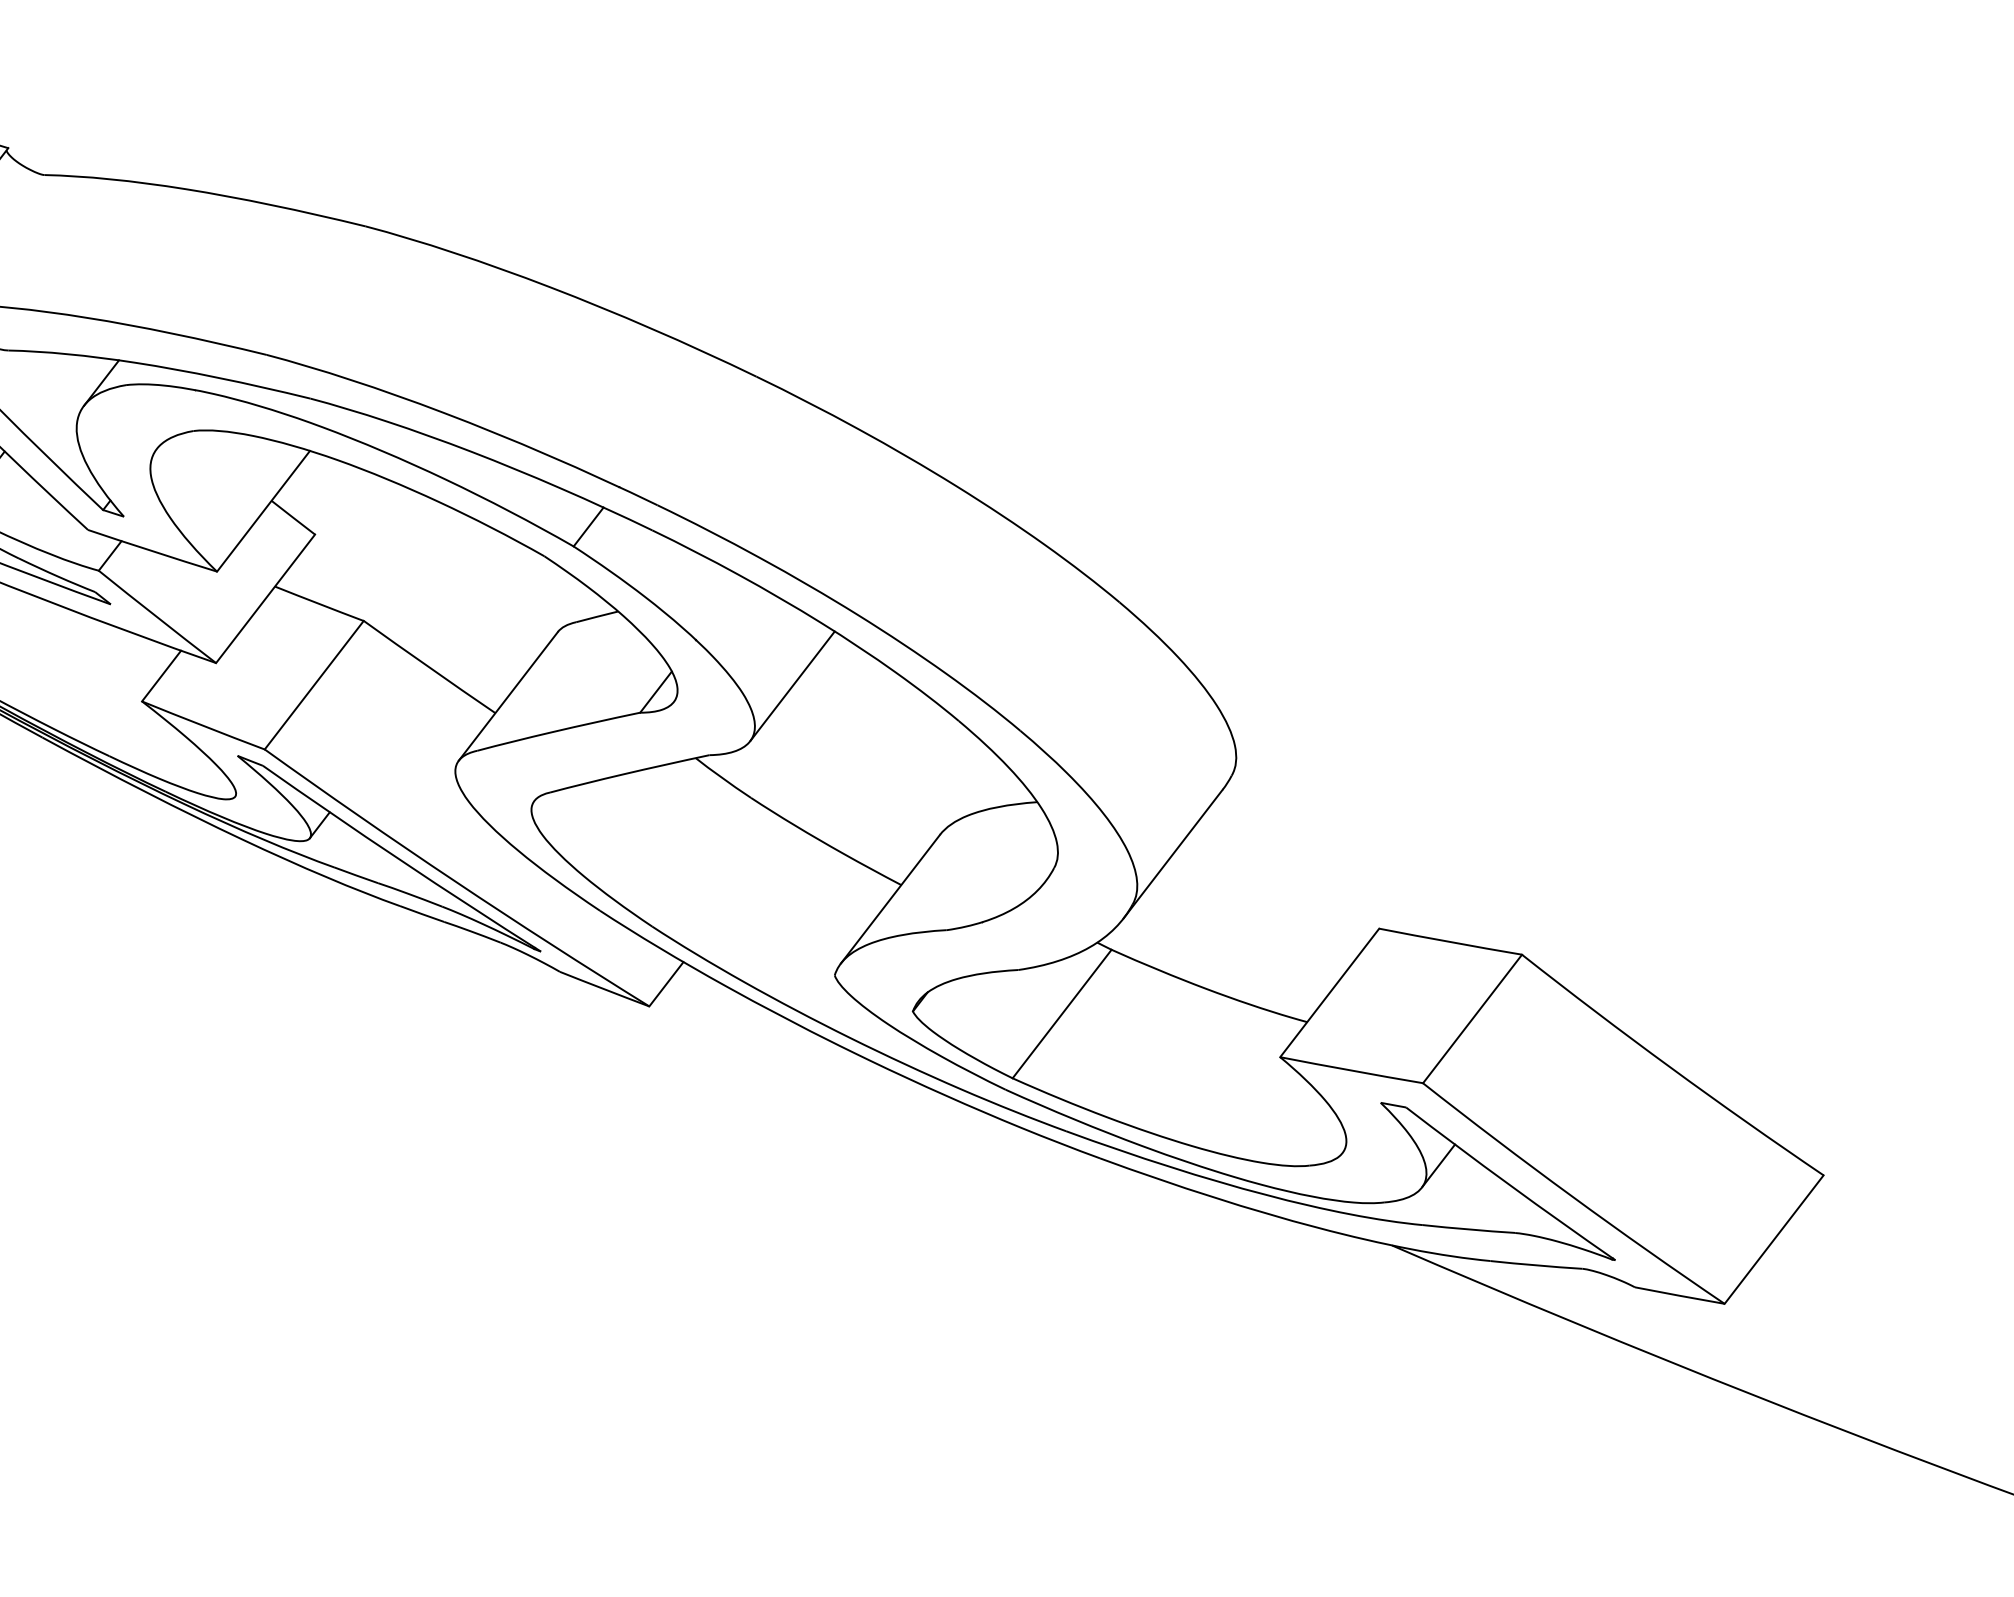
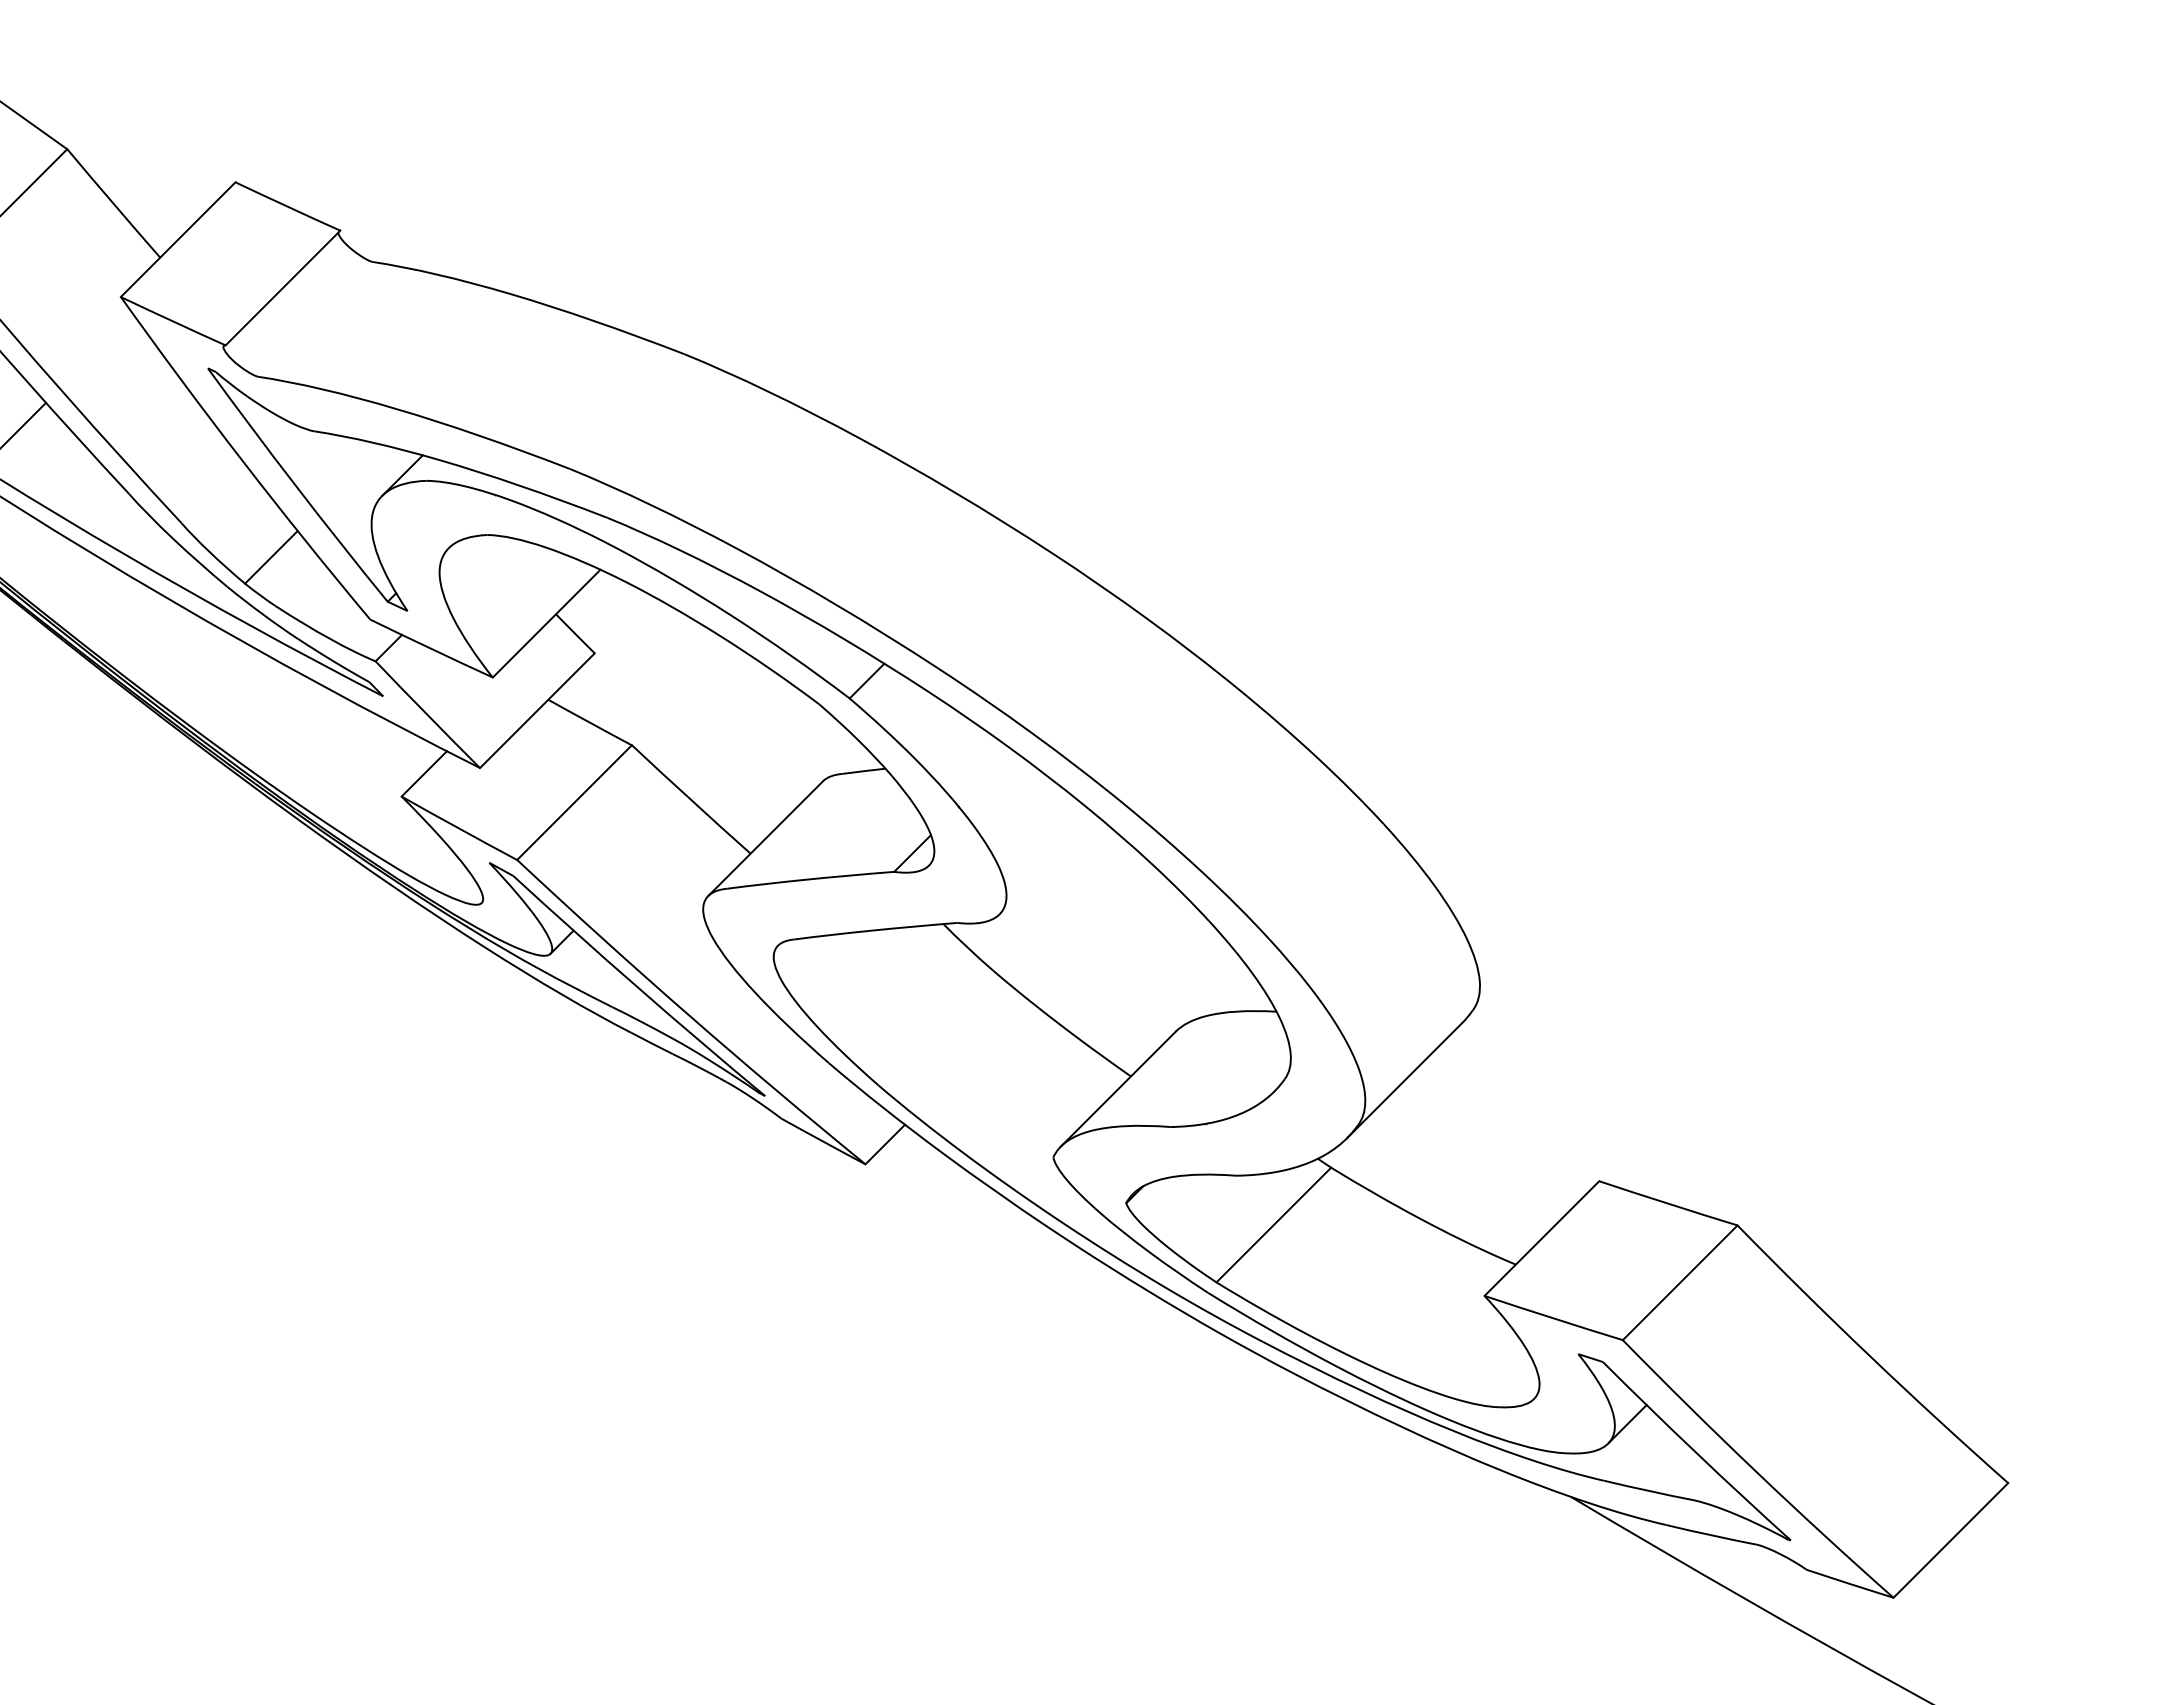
line: (792, 685) -> (1048, 864), removed

